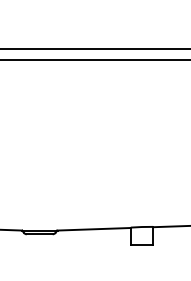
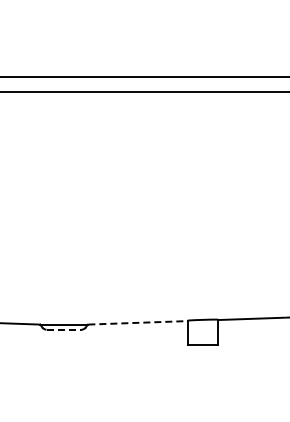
line: (94, 229) -> (138, 322), solid -> dashed
line: (40, 234) -> (64, 329), solid -> dashed

